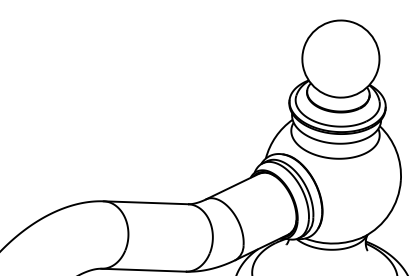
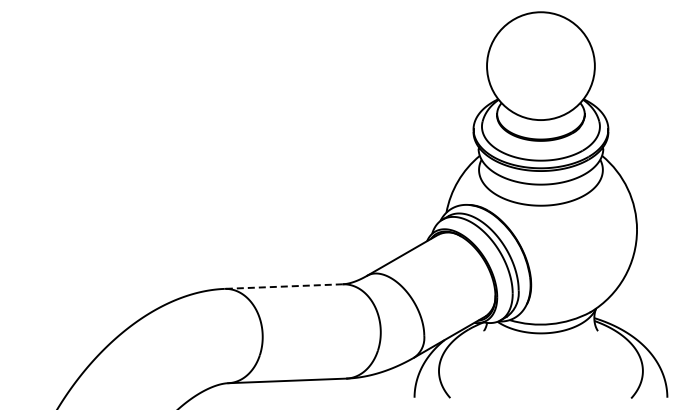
line: (145, 202) -> (283, 286), solid -> dashed

